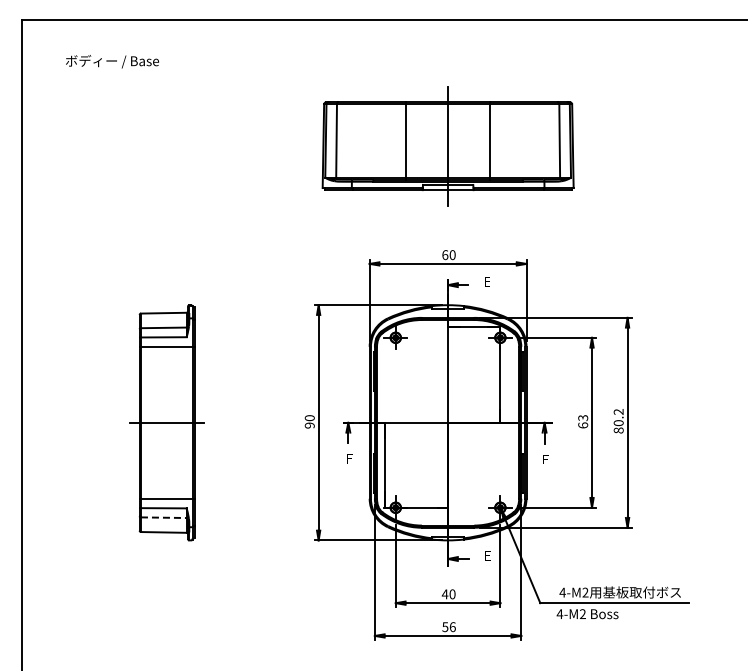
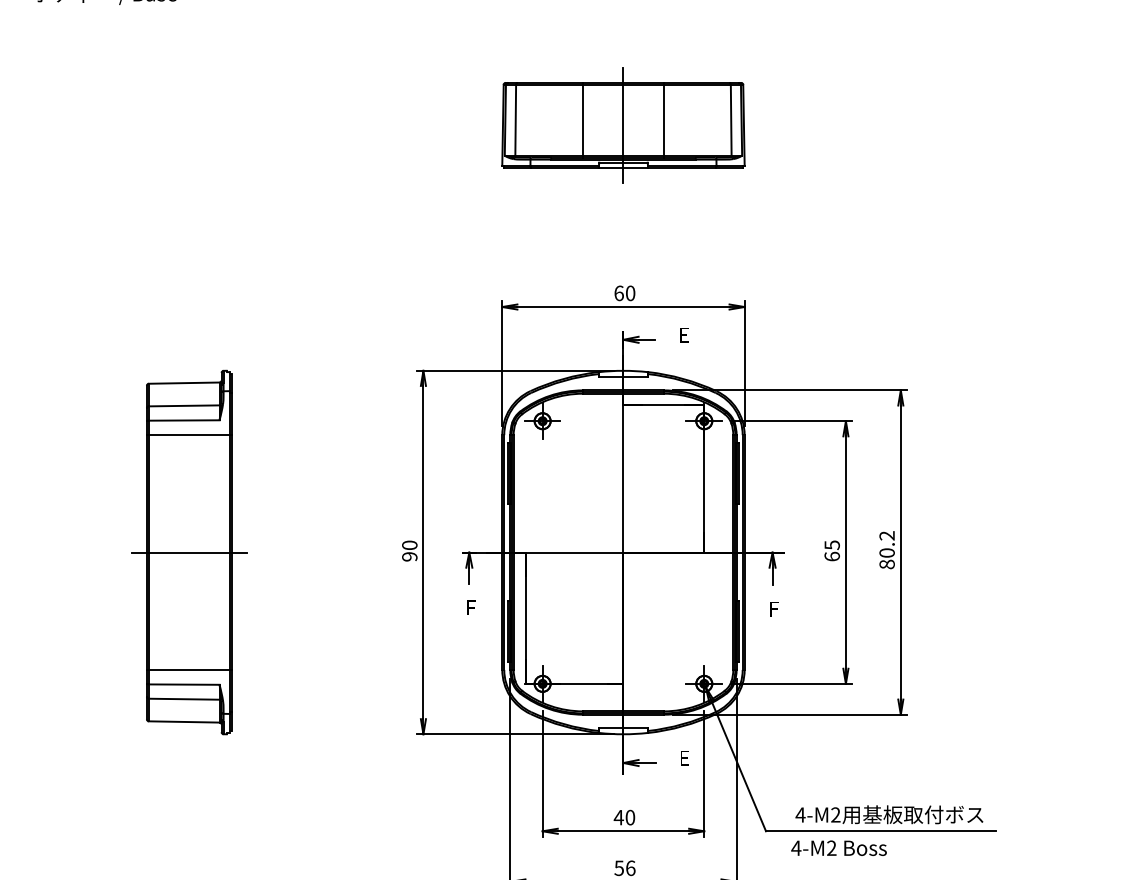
part: (447, 146) -> (622, 125), size x0.62
text: (582, 417) -> (831, 544), 63 -> 65
line: (163, 517) -> (183, 698), dashed -> solid

